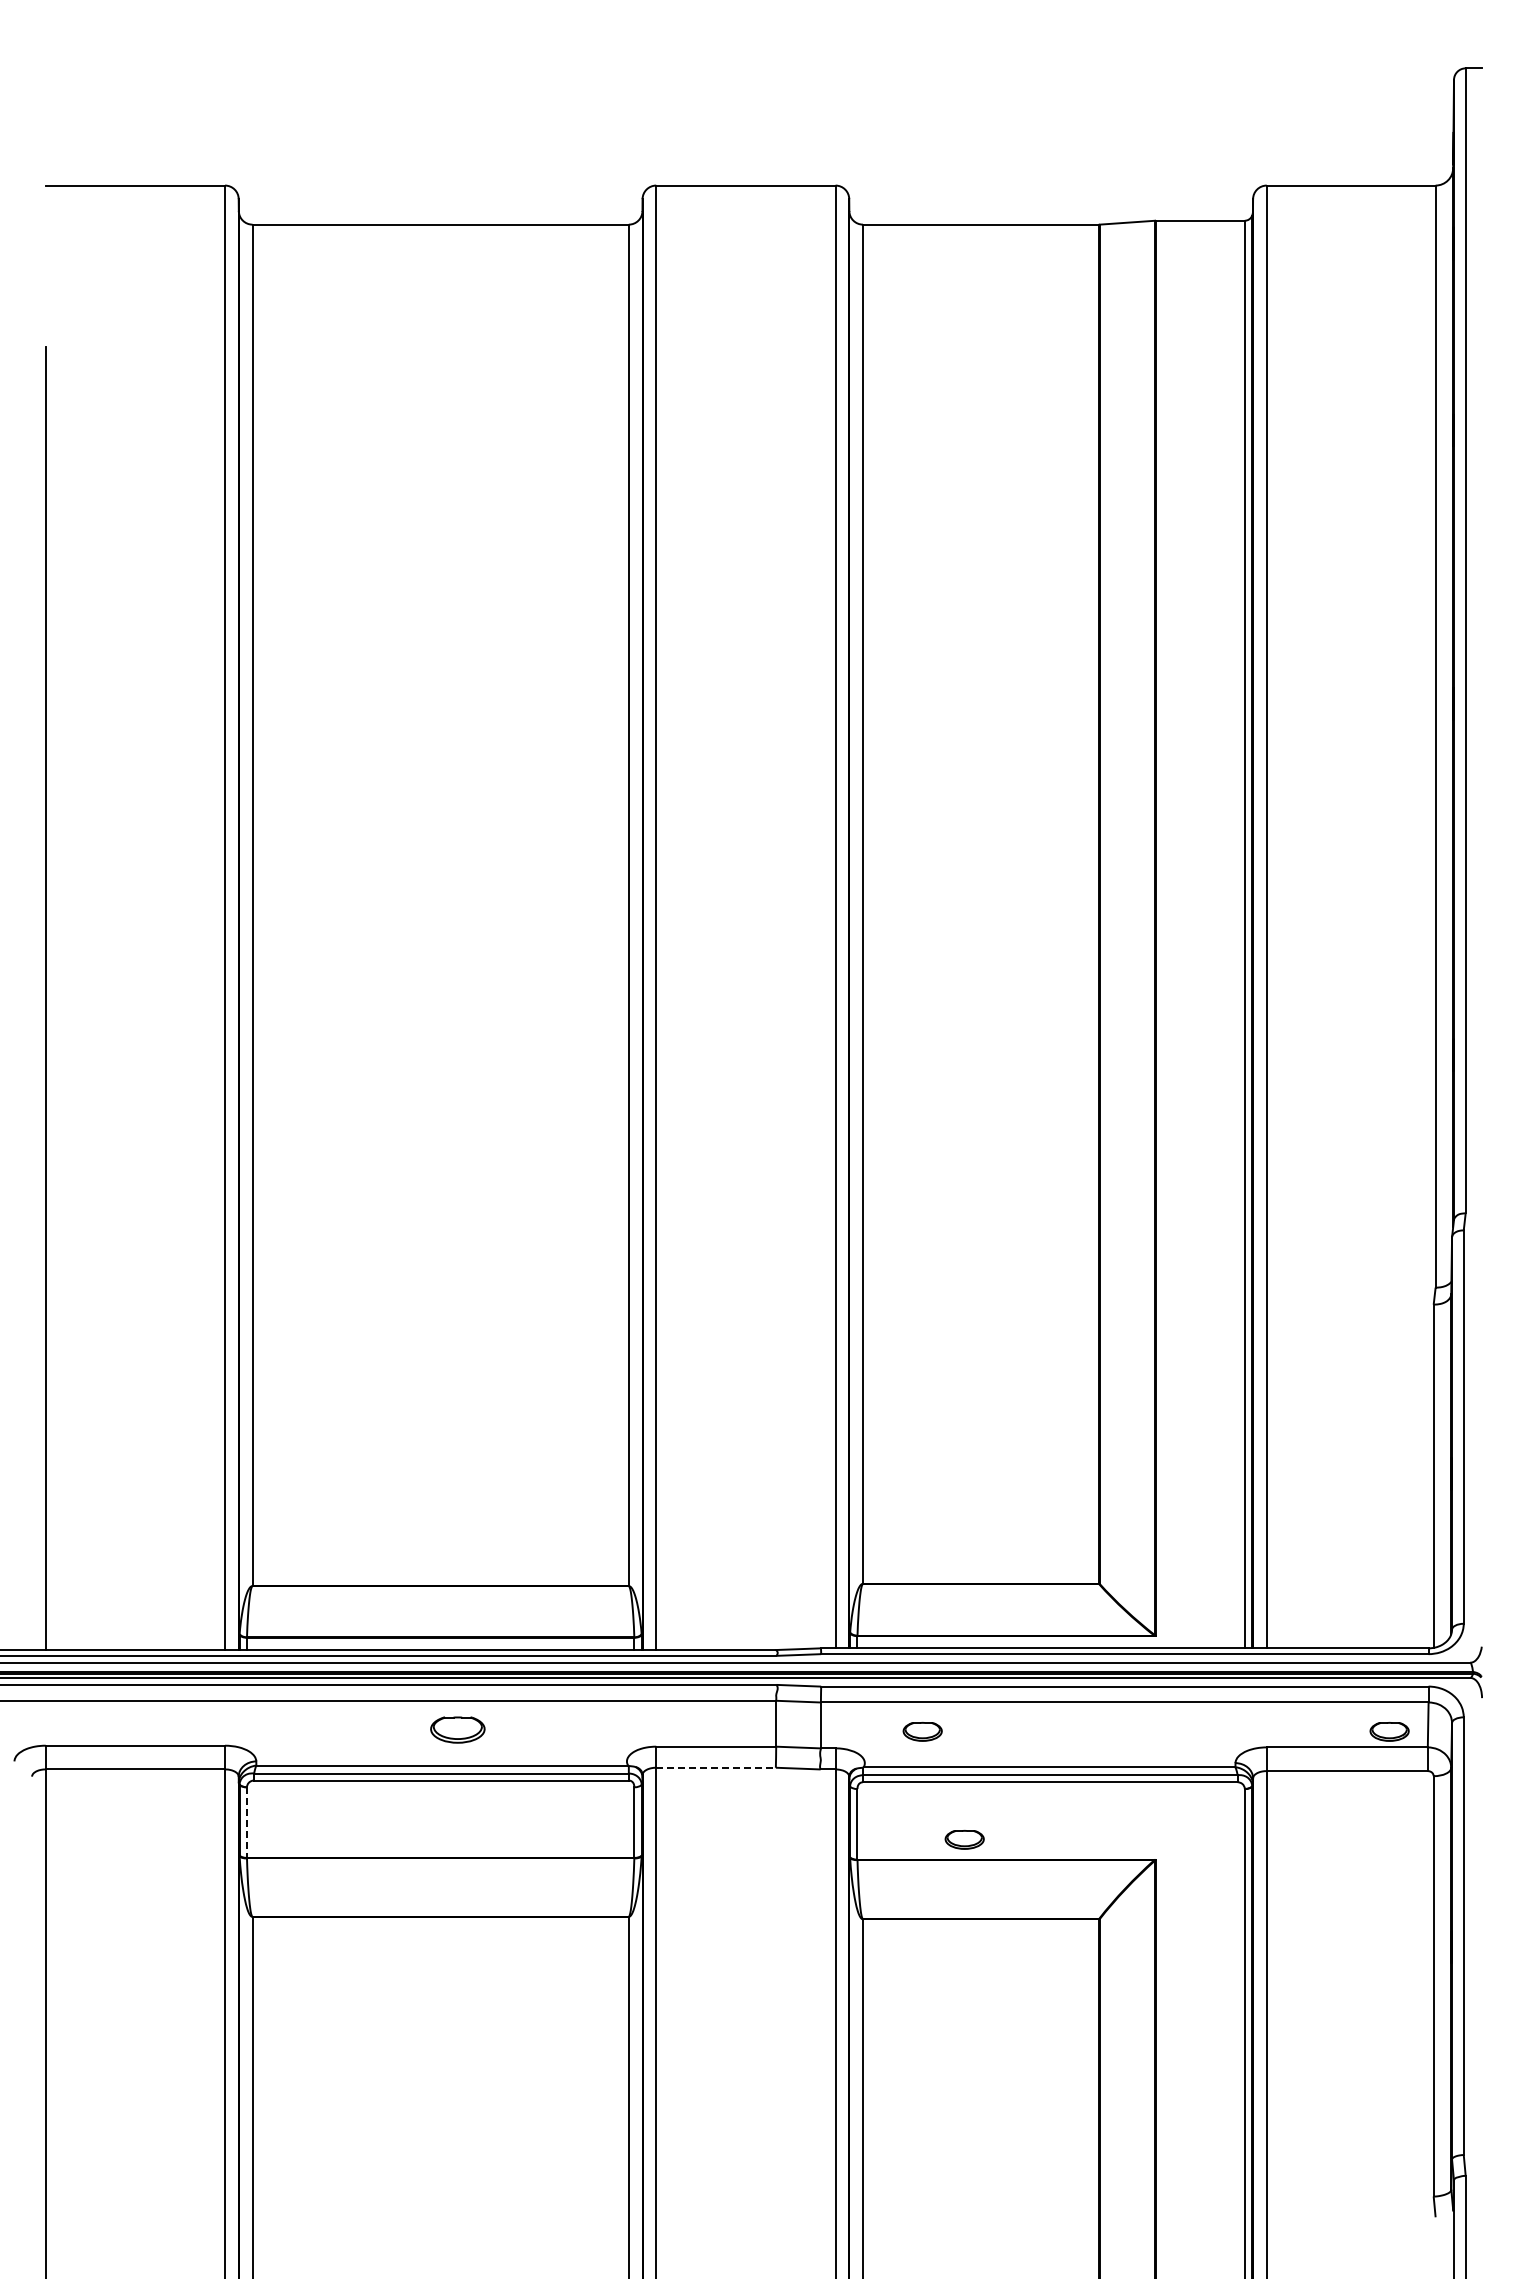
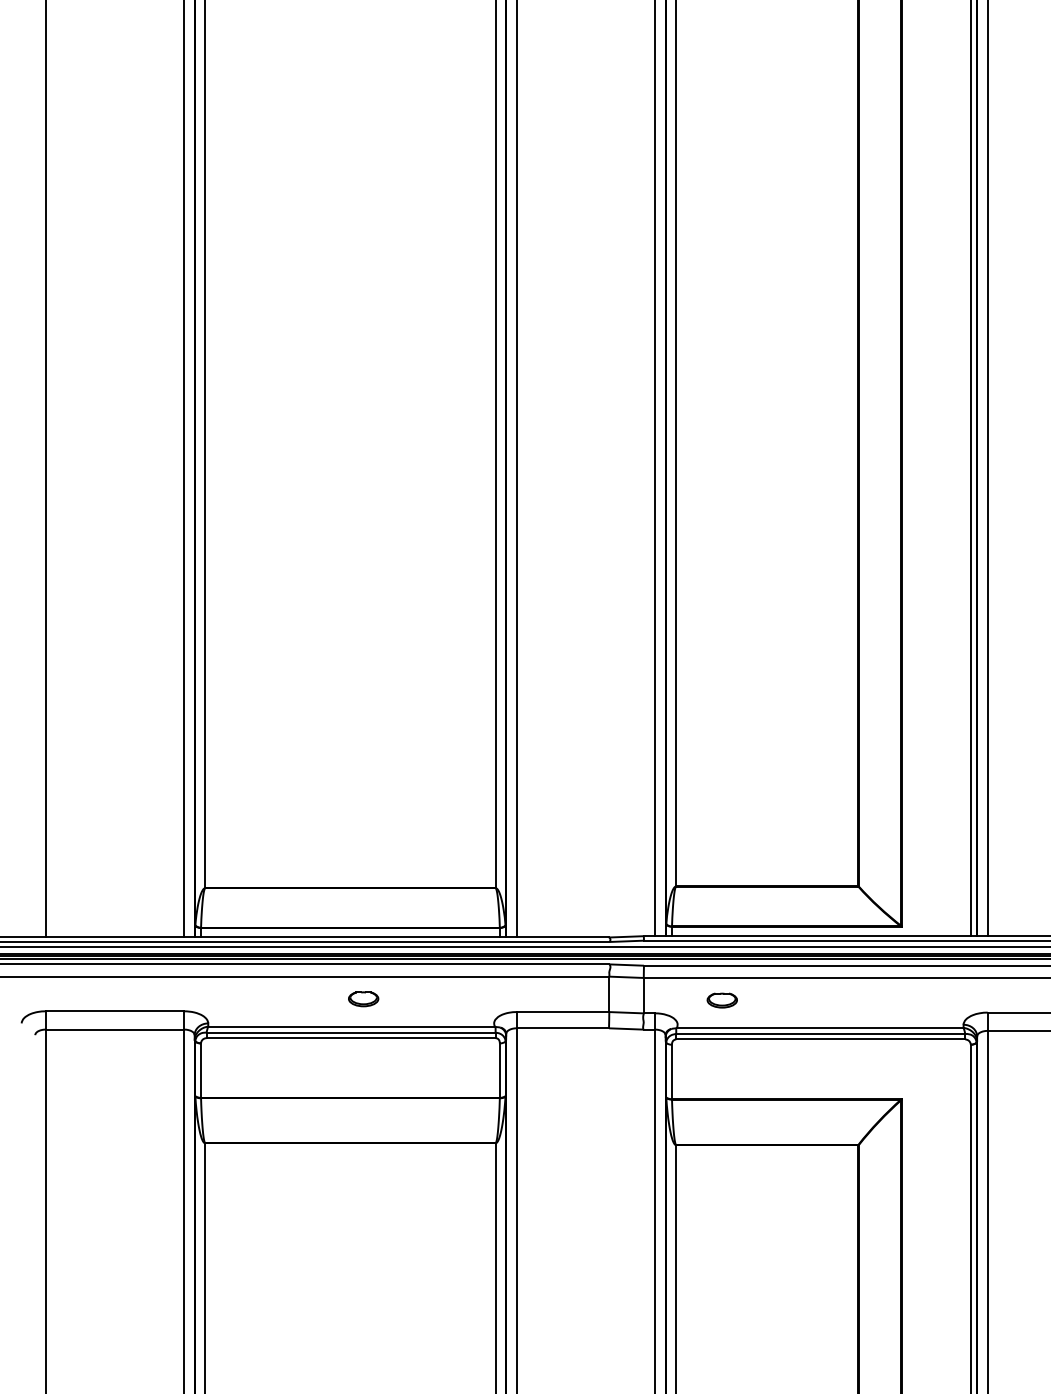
part: (457, 1730) -> (363, 999), size x0.71
line: (716, 1767) -> (563, 1028), dashed -> solid
line: (246, 1823) -> (200, 1071), dashed -> solid
part: (964, 1839) -> (754, 1083), removed

